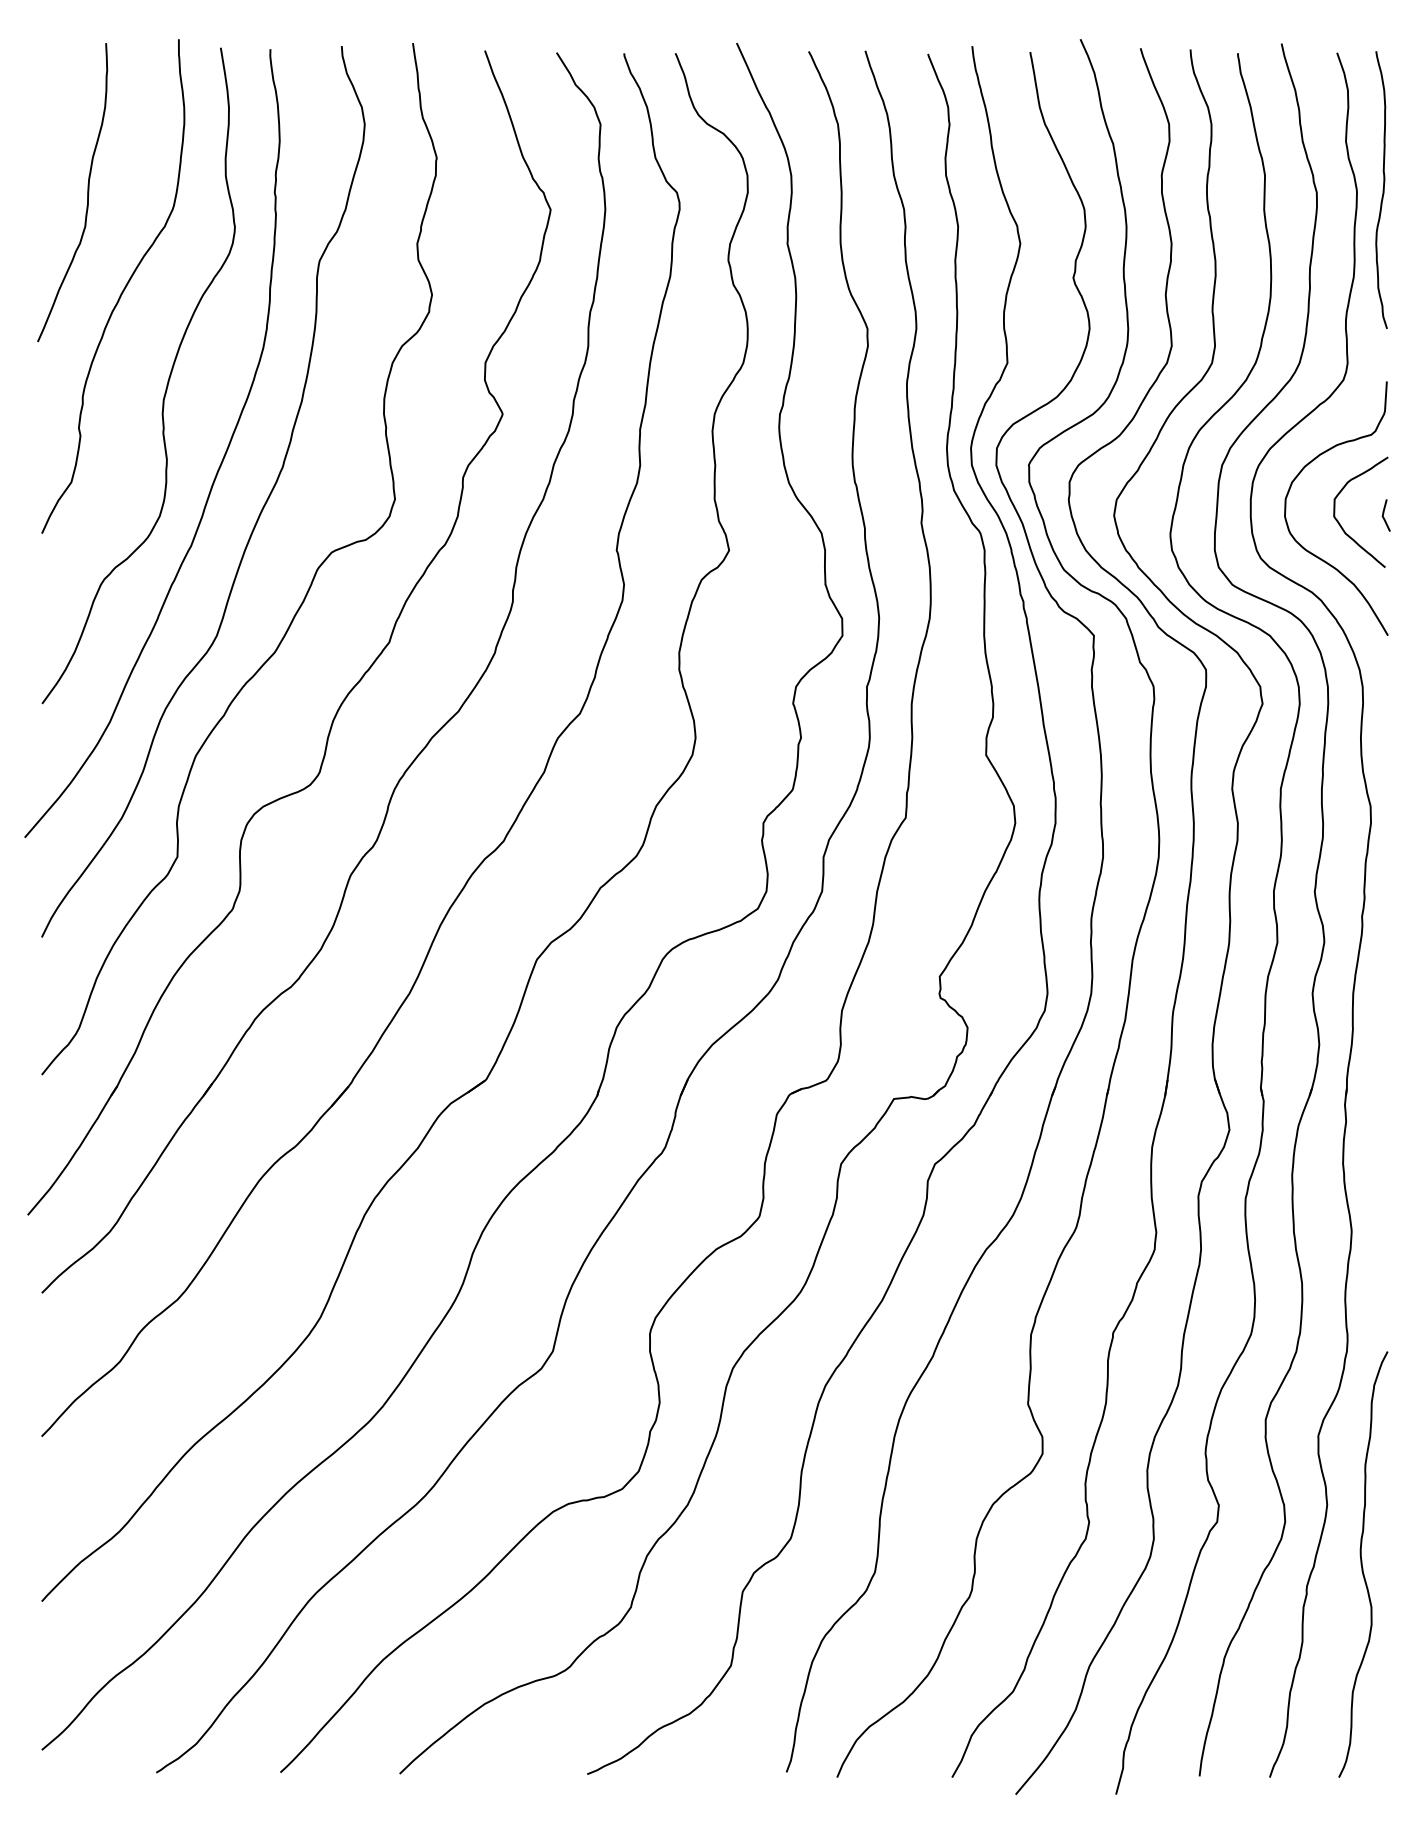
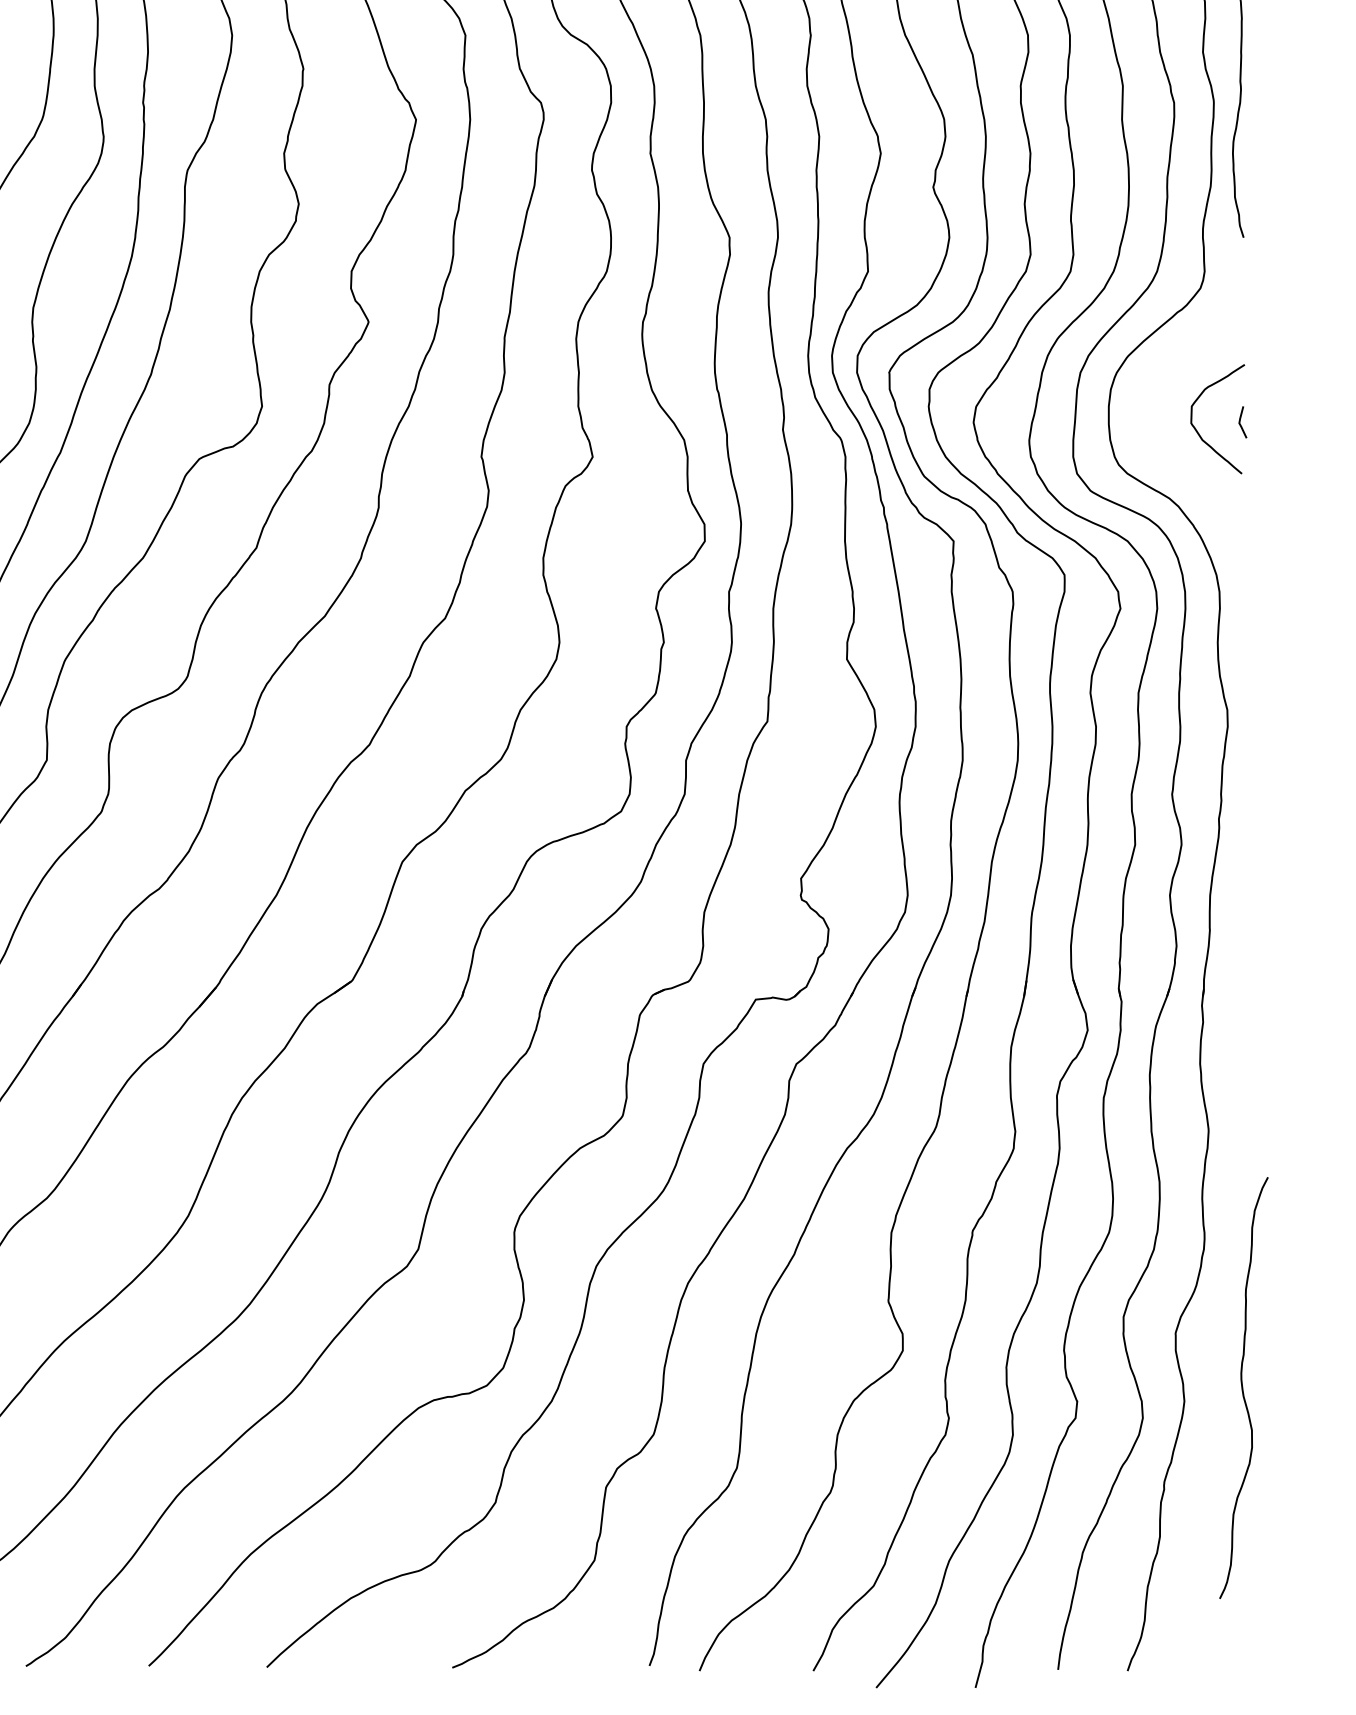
curve: (1289, 492) -> (1147, 399), removed
curve: (1362, 1564) -> (1243, 1387), moved

